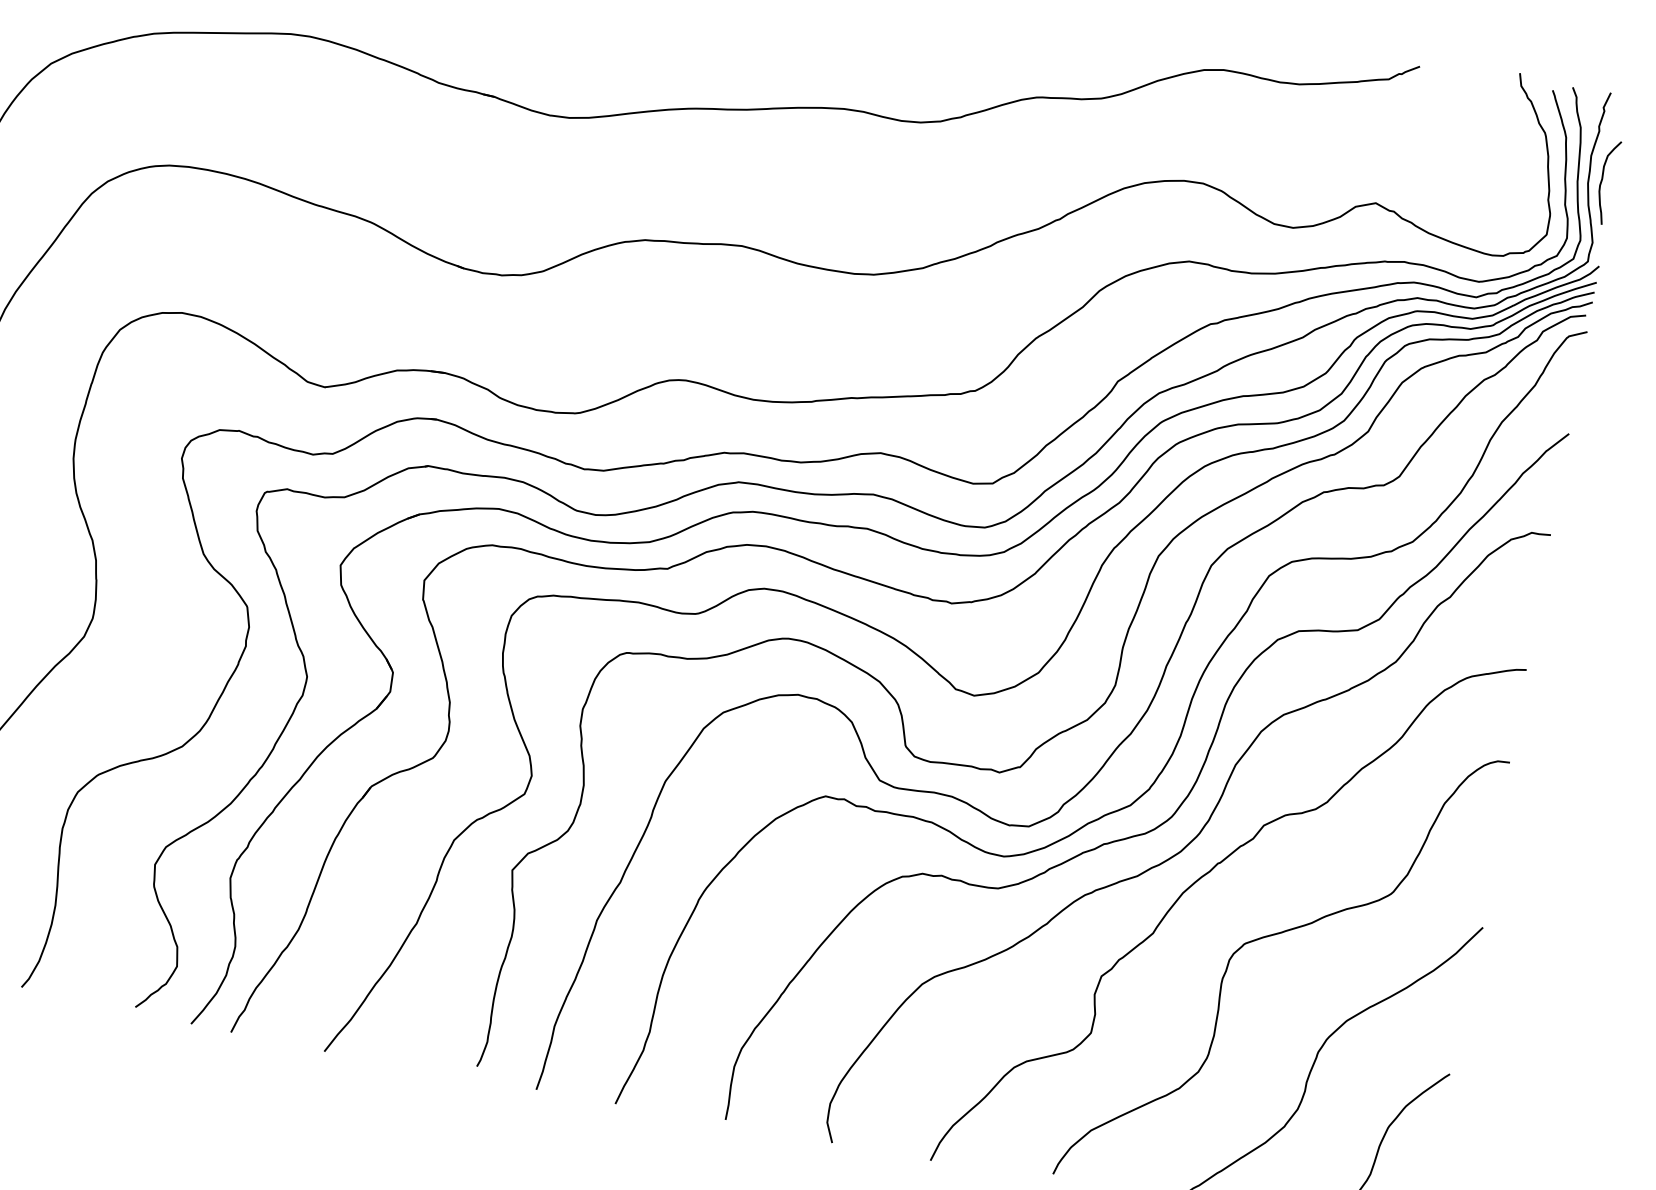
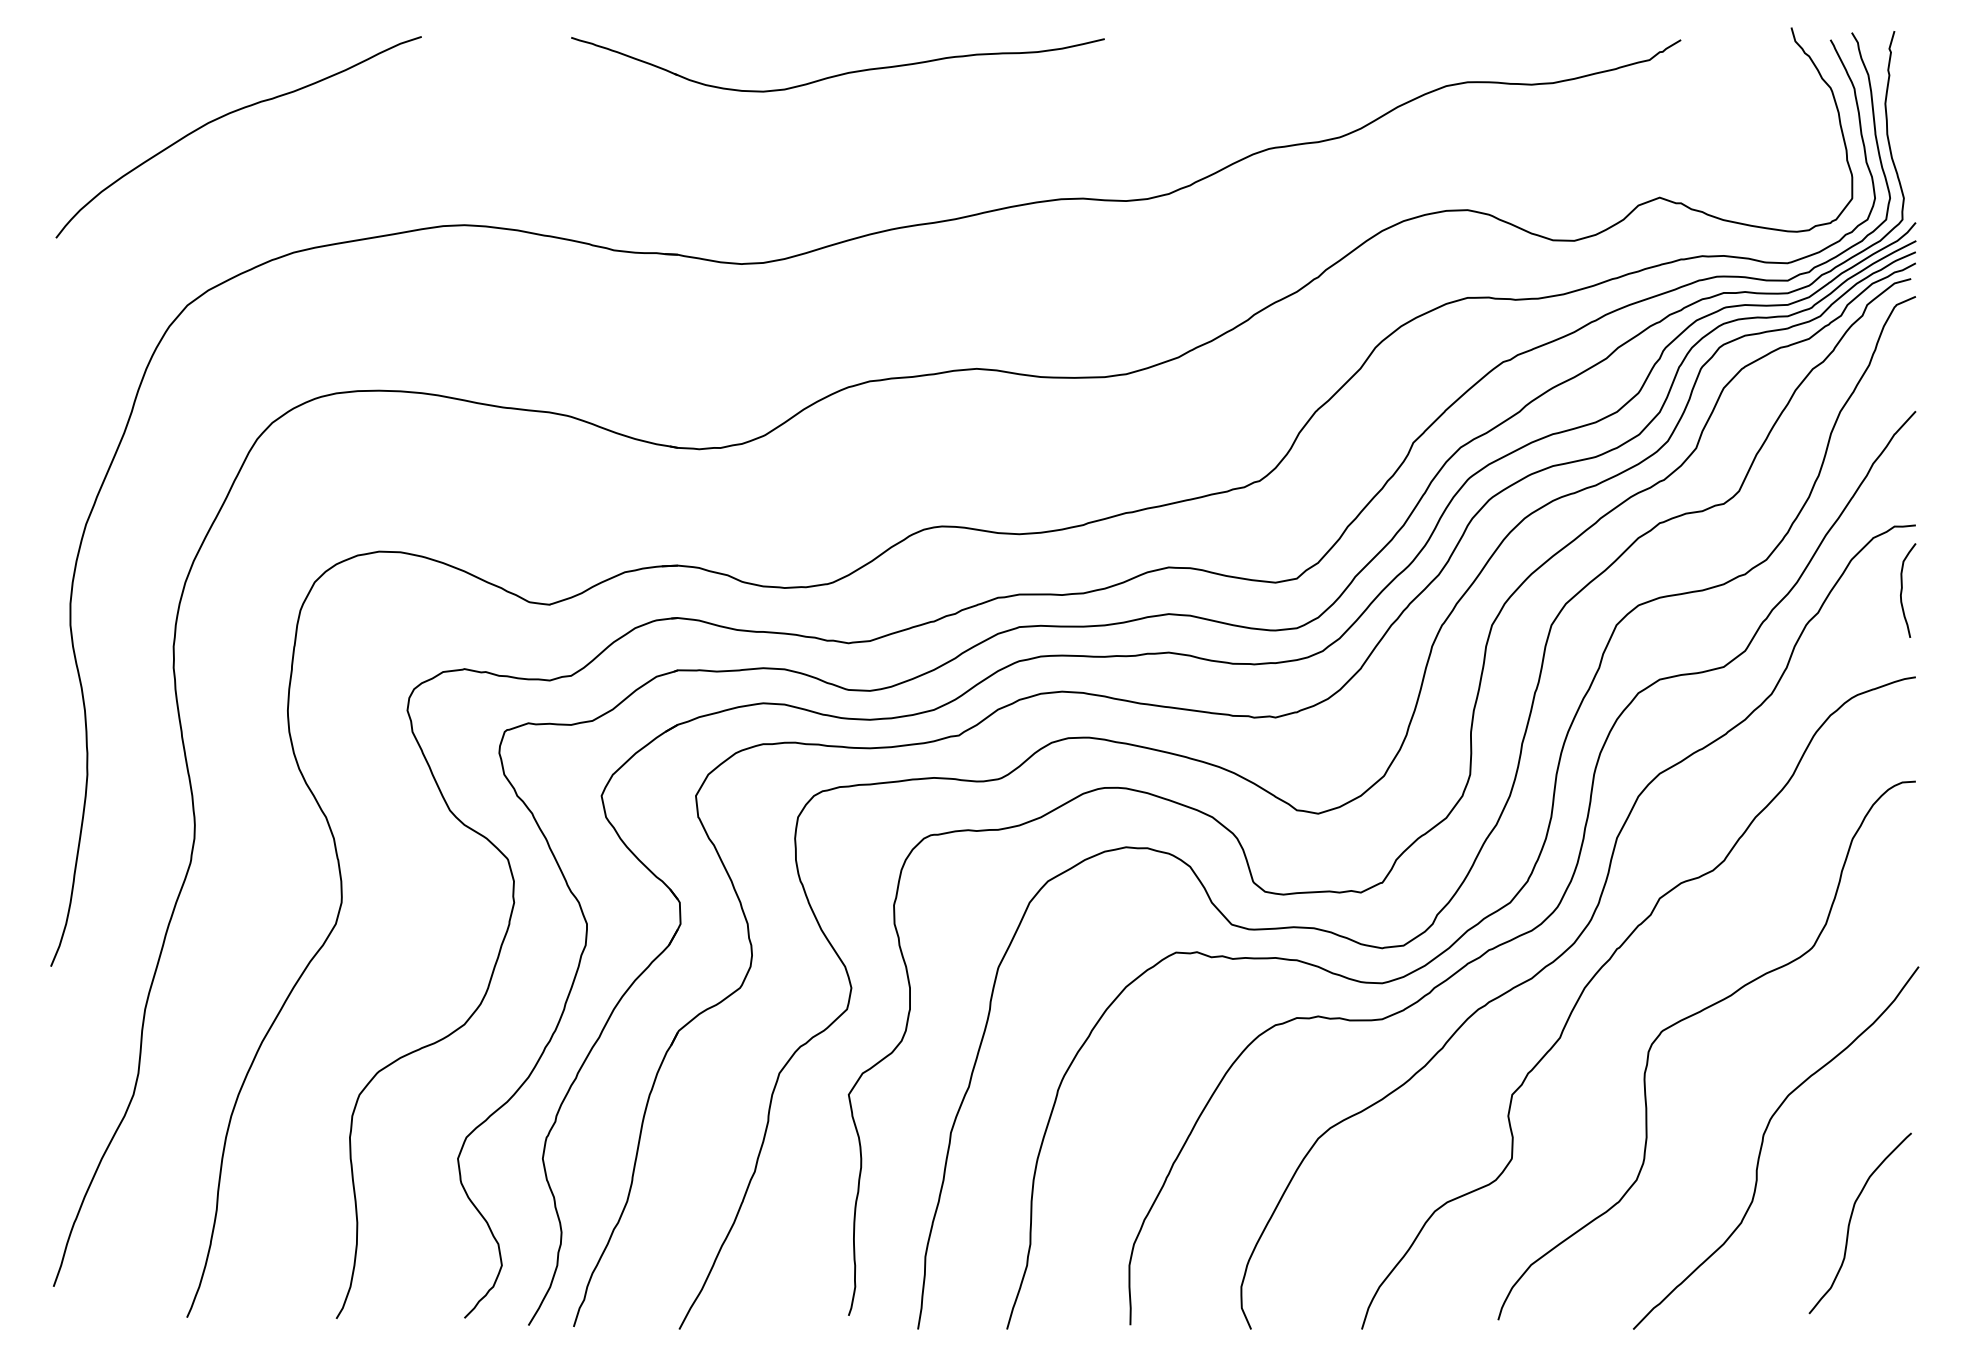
curve: (1602, 181) -> (1902, 590), moved

